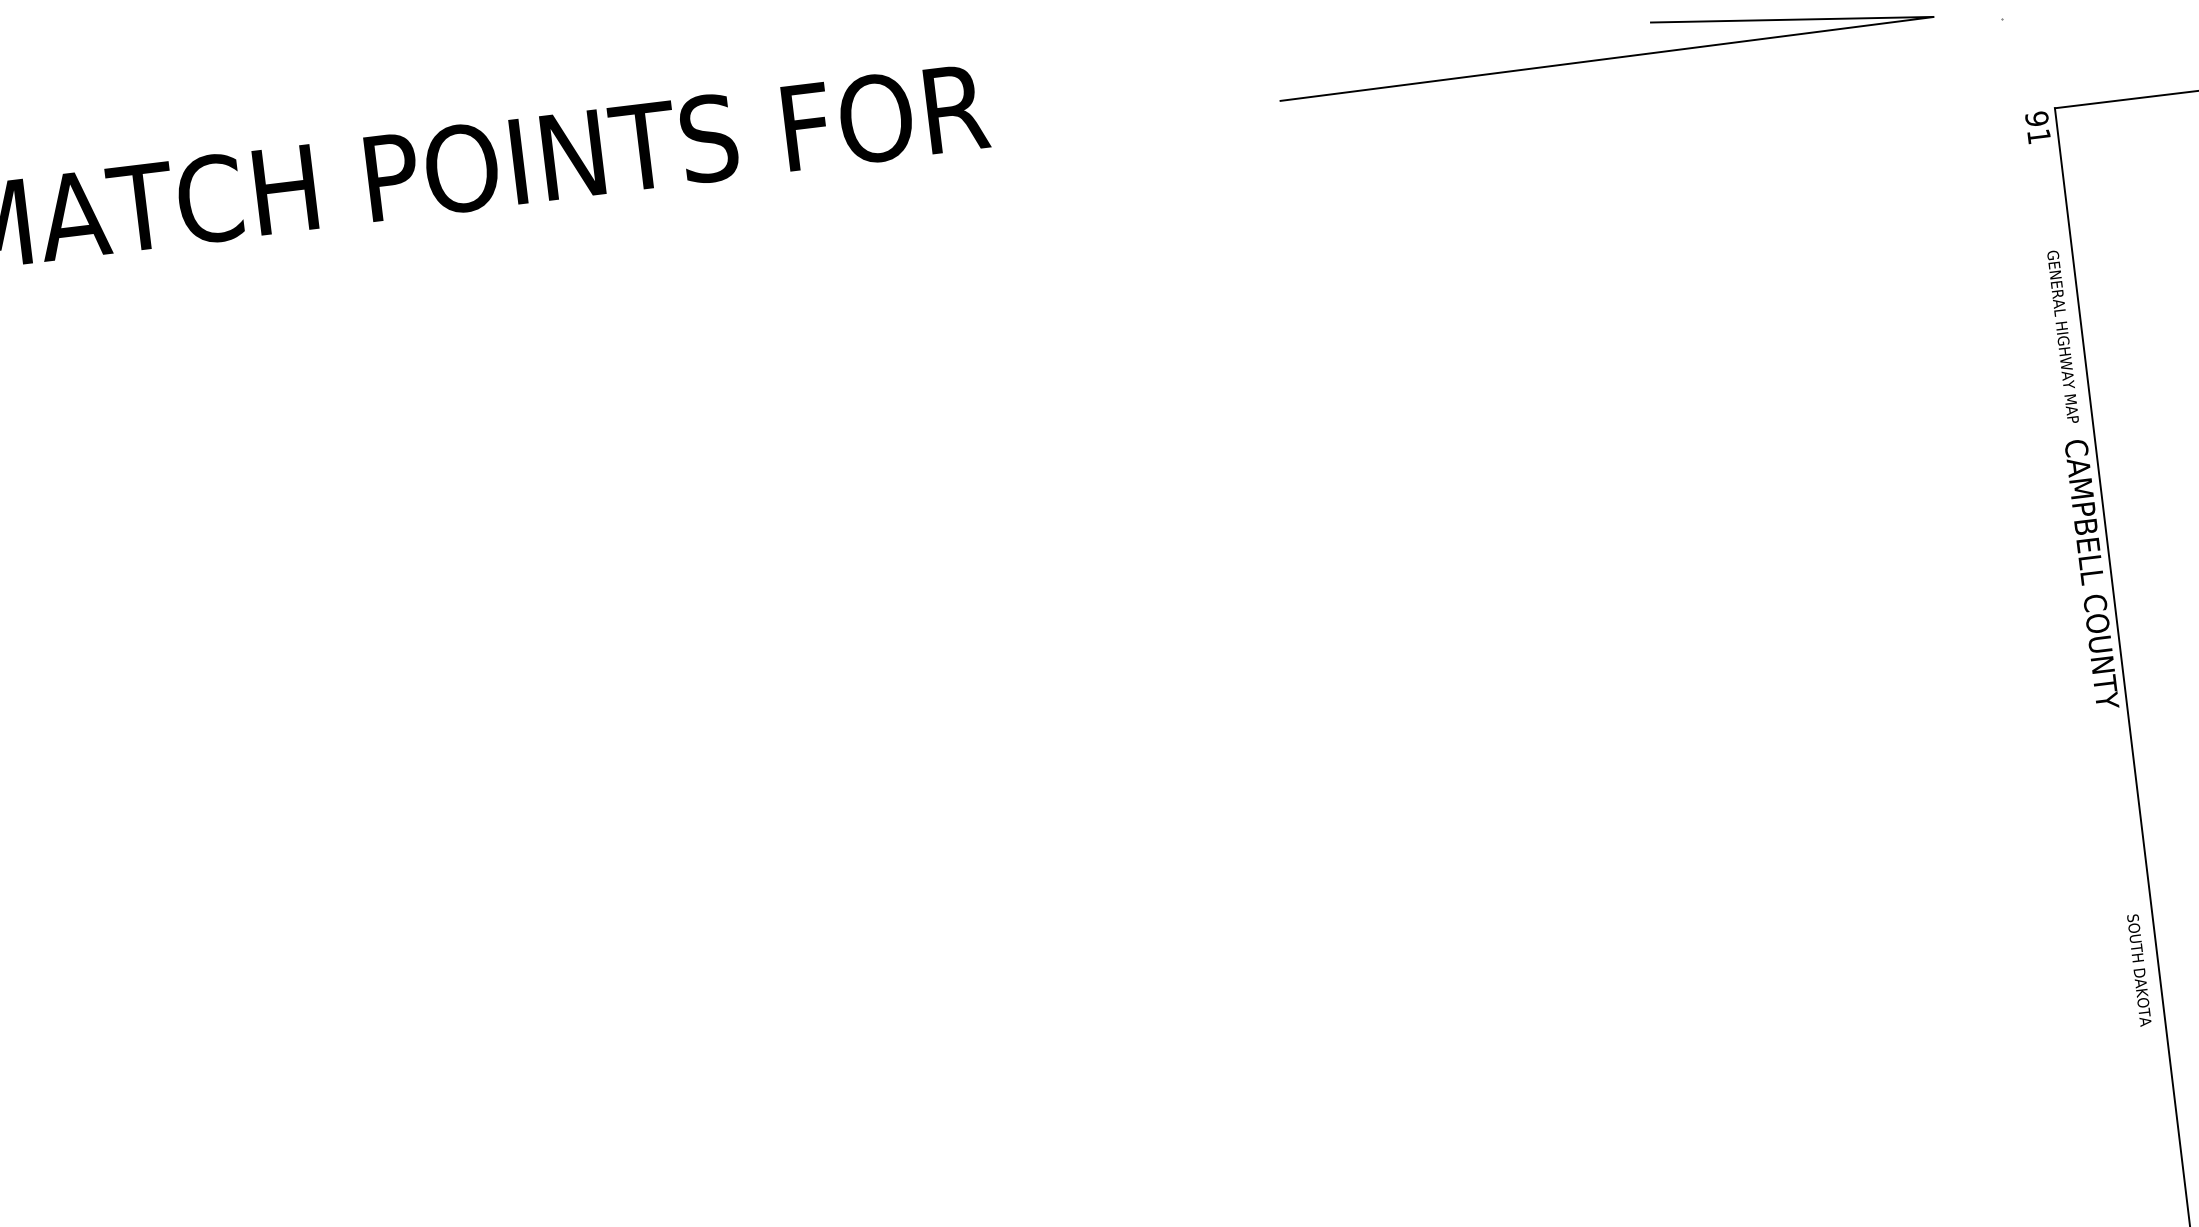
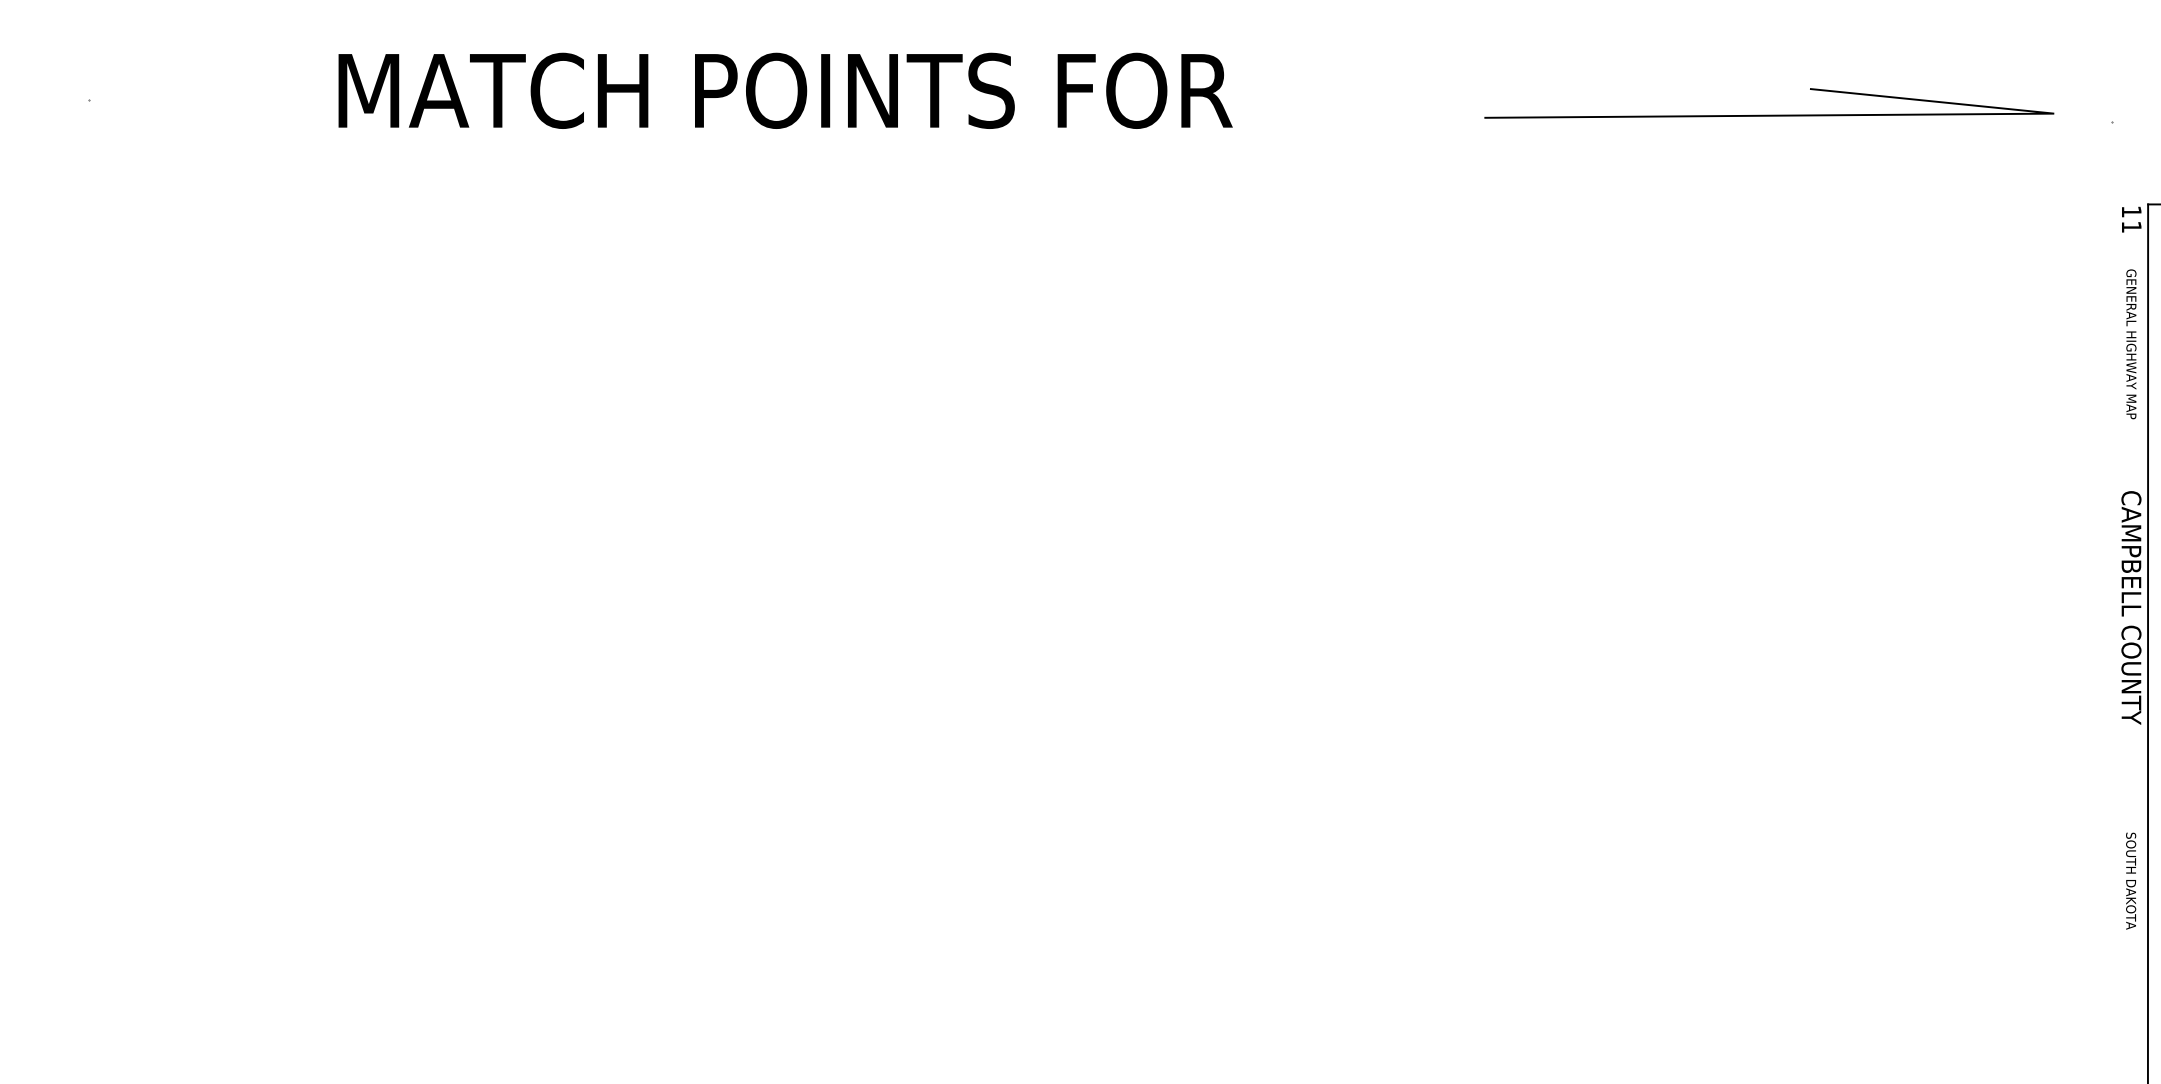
text: (2036, 118) -> (2131, 211), 91 -> 11
text: (2063, 337) -> (2131, 344), moved
text: (2139, 969) -> (2131, 880), moved

